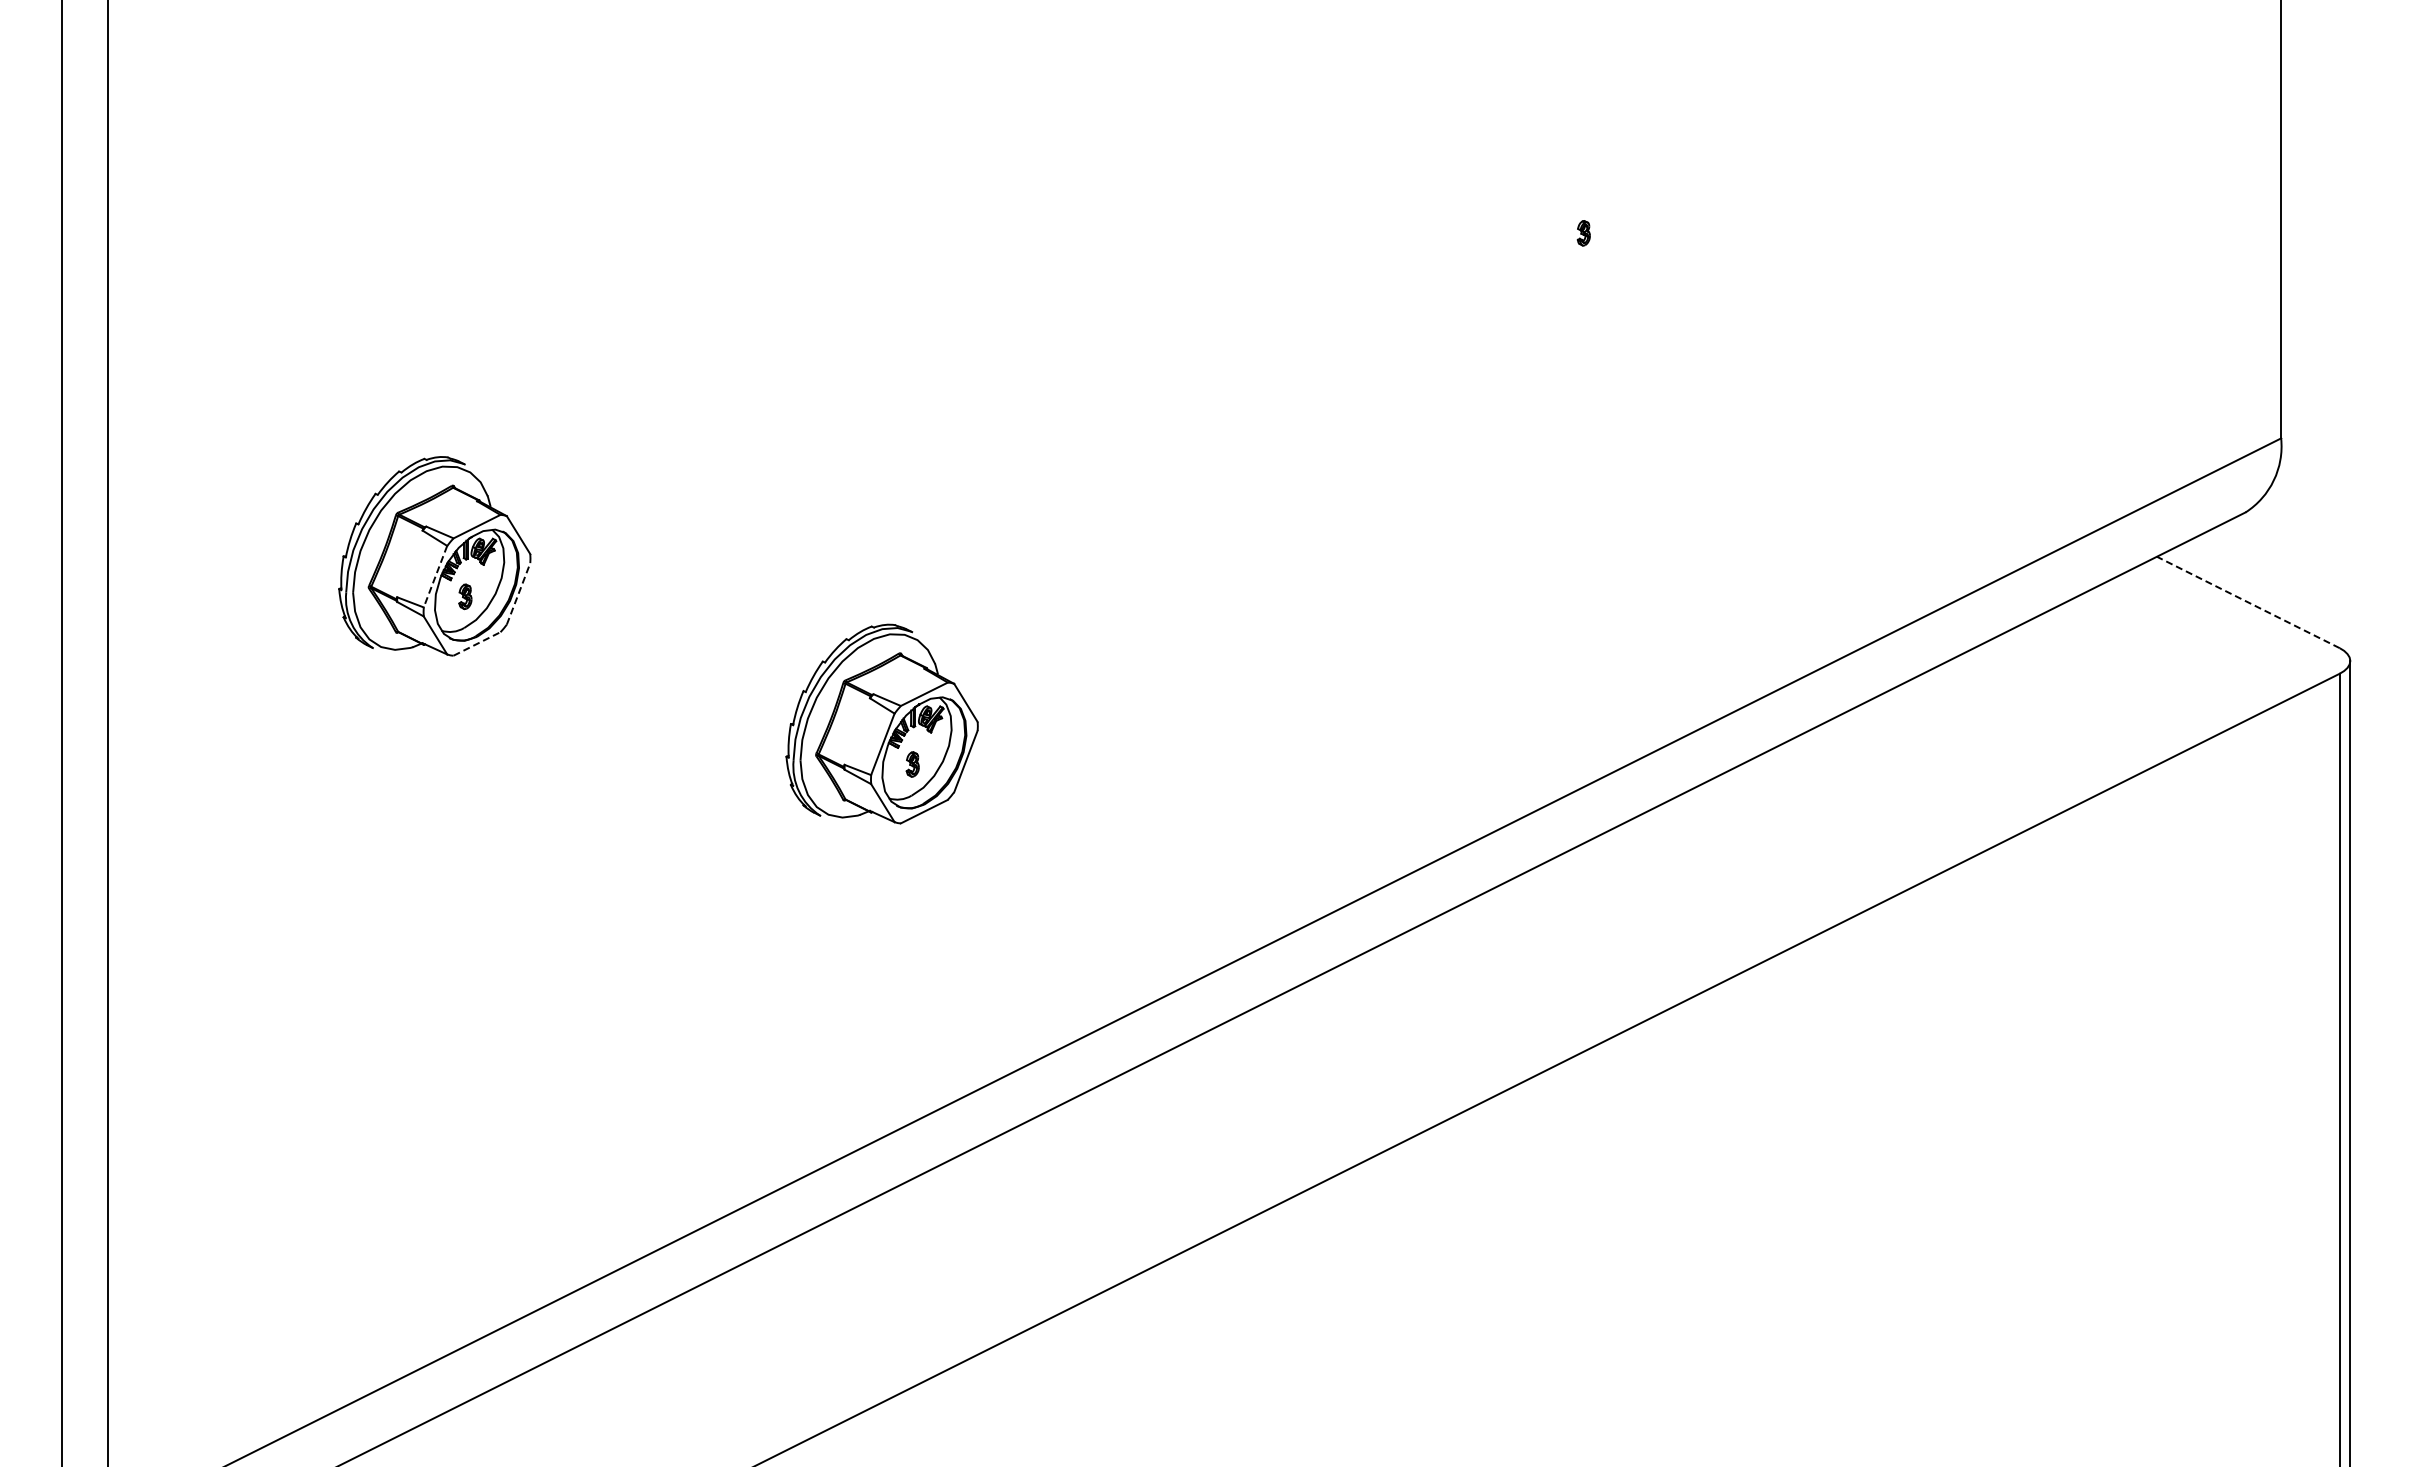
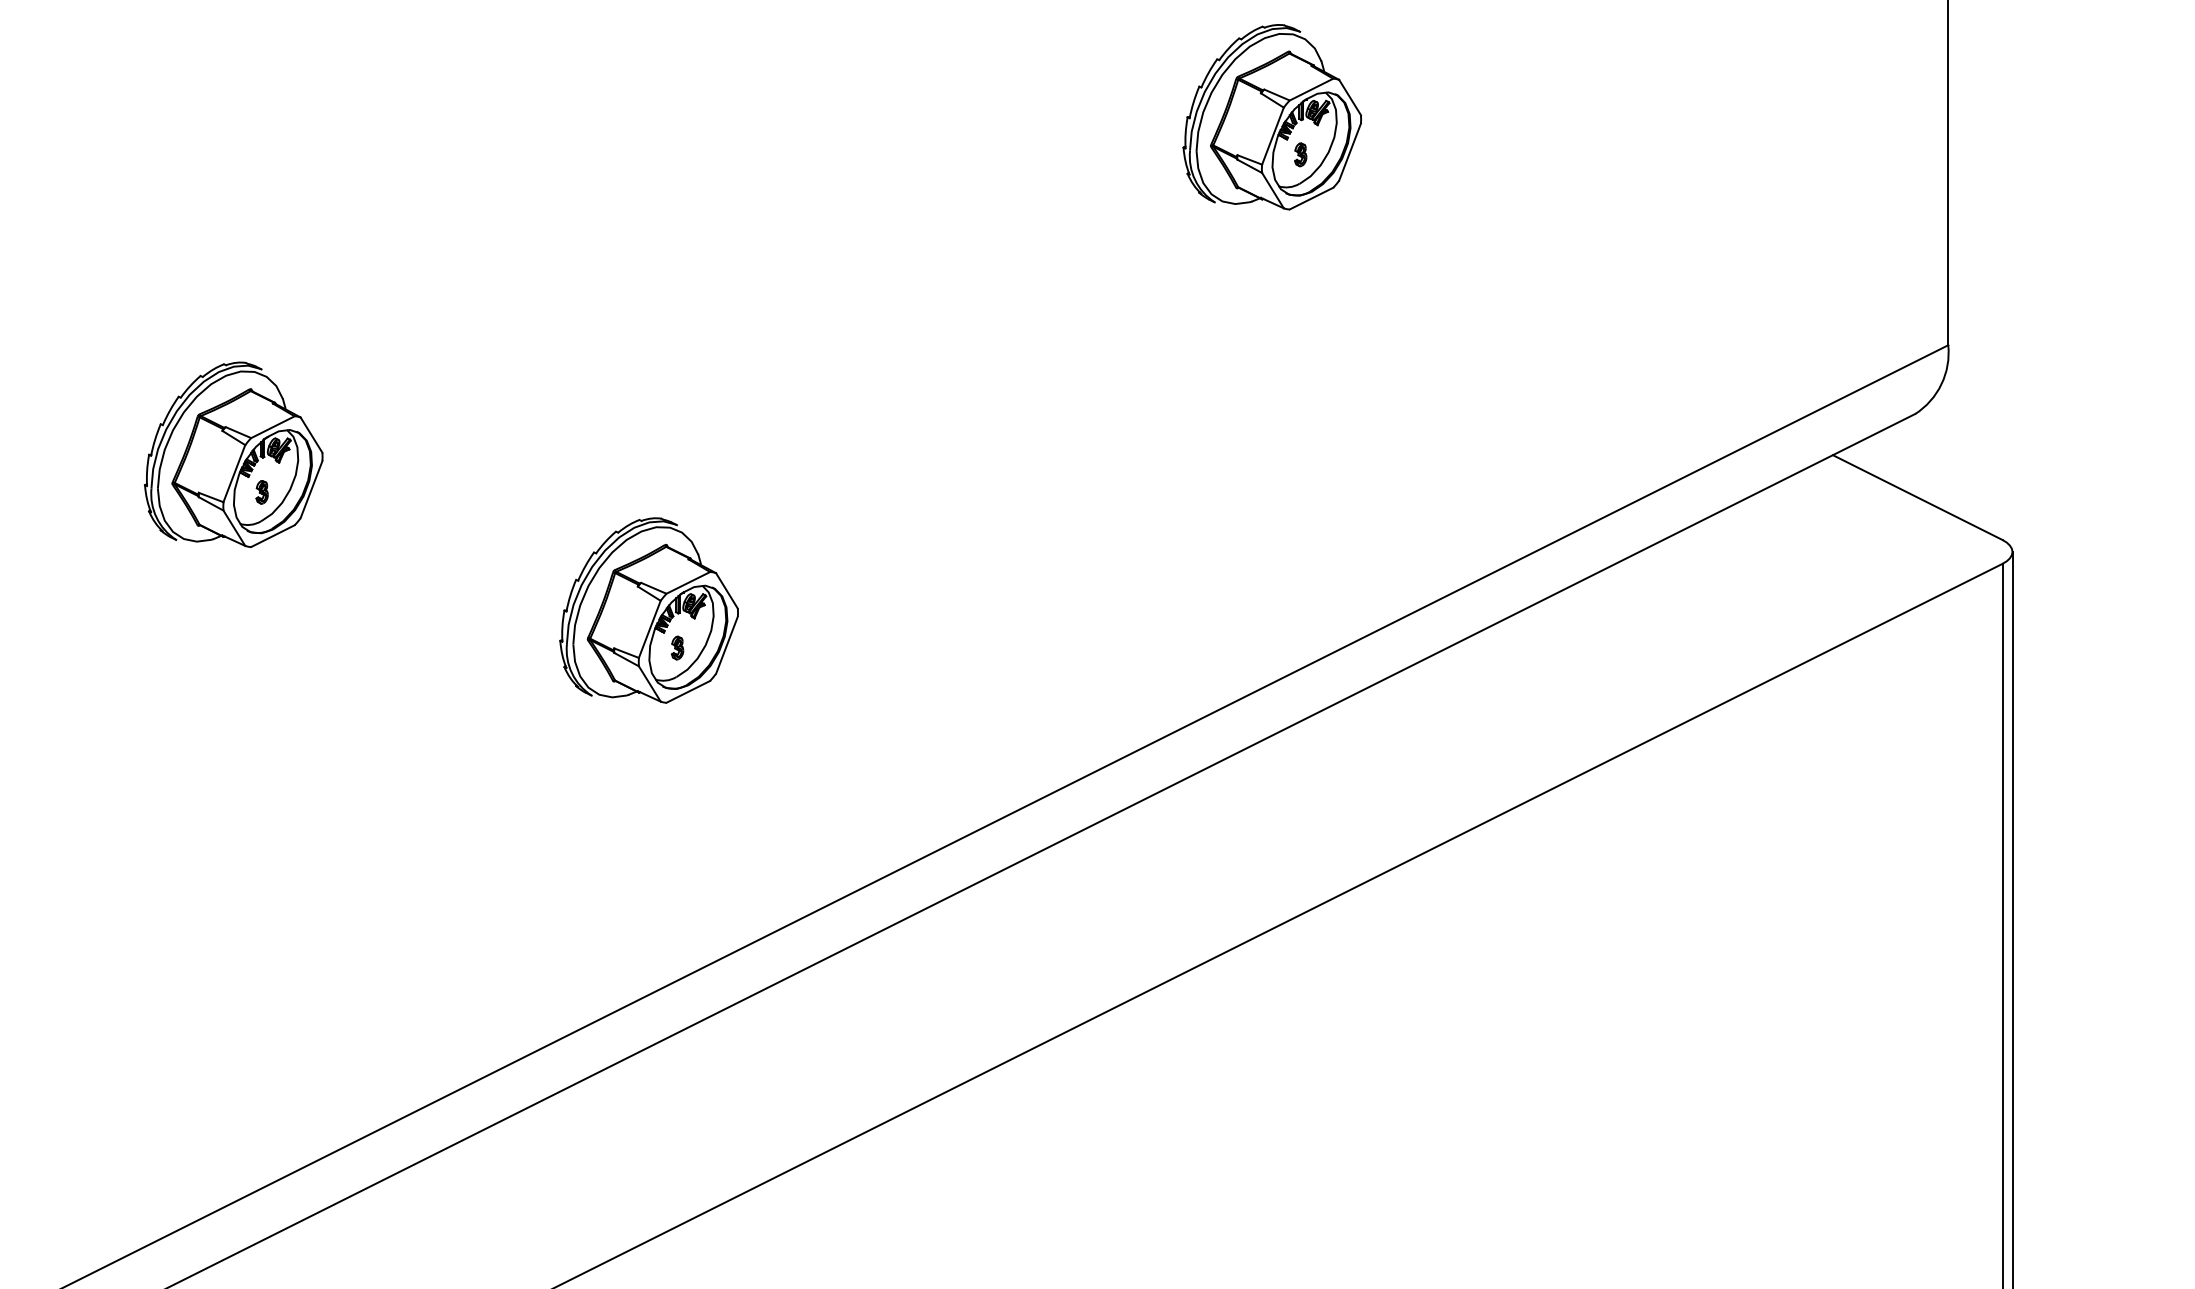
part: (1552, 192) -> (1271, 116), added
line: (435, 576) -> (234, 473), dashed -> solid
line: (518, 593) -> (311, 489), dashed -> solid
line: (2247, 602) -> (1917, 497), dashed -> solid
line: (477, 643) -> (273, 535), dashed -> solid

